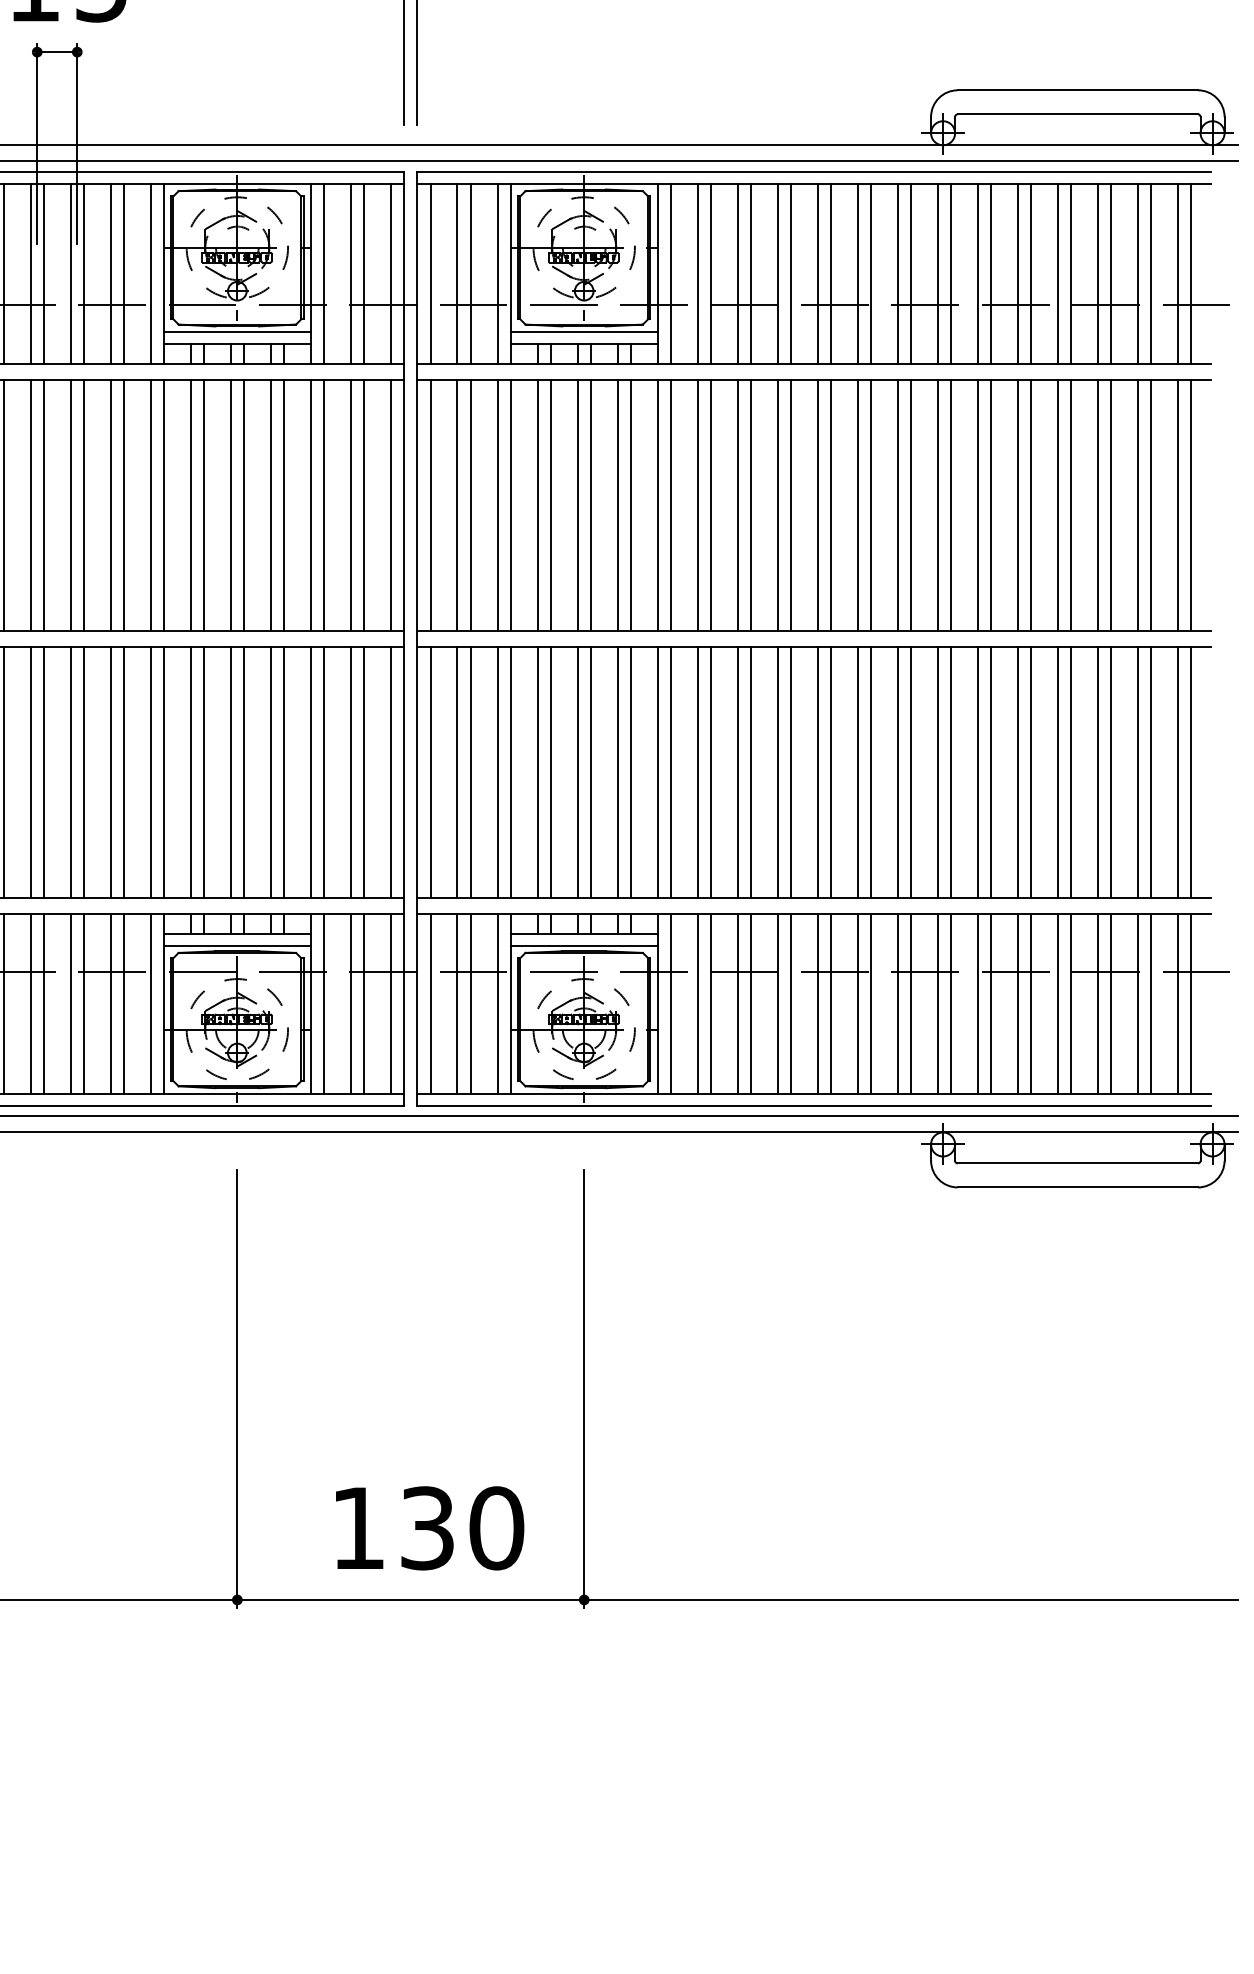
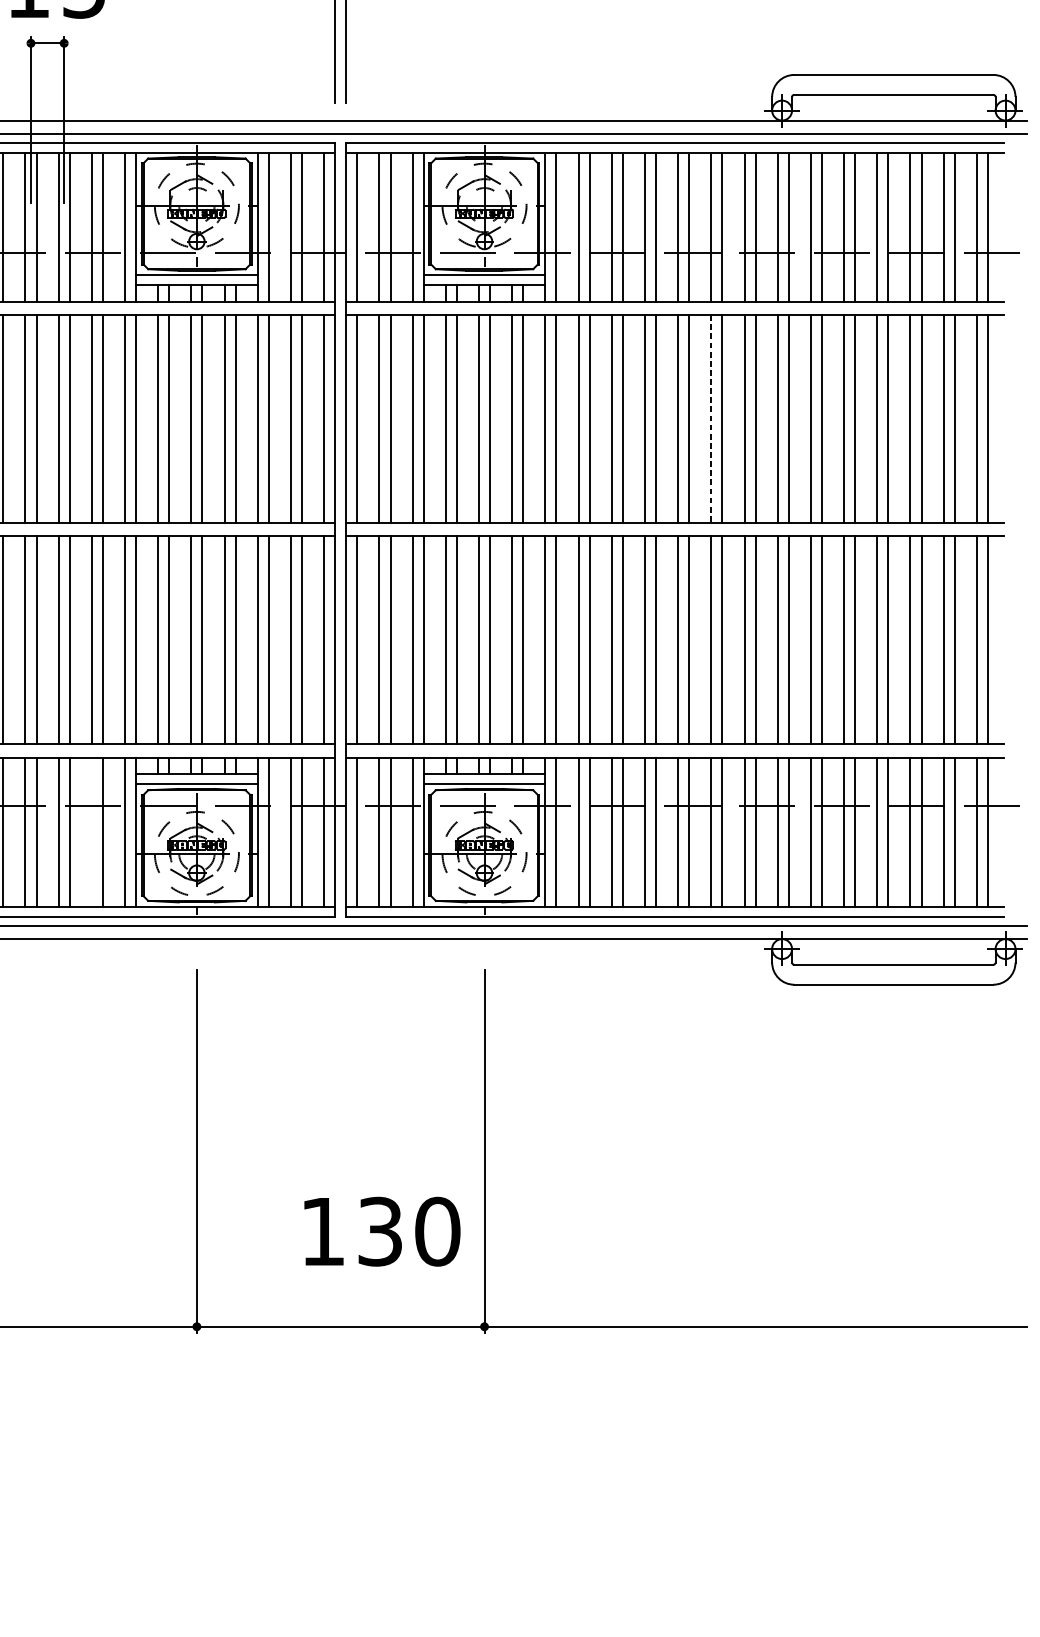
line: (857, 505) -> (711, 419), solid -> dashed
line: (110, 1003) -> (91, 832), removed
text: (430, 1528) -> (382, 1231), moved

